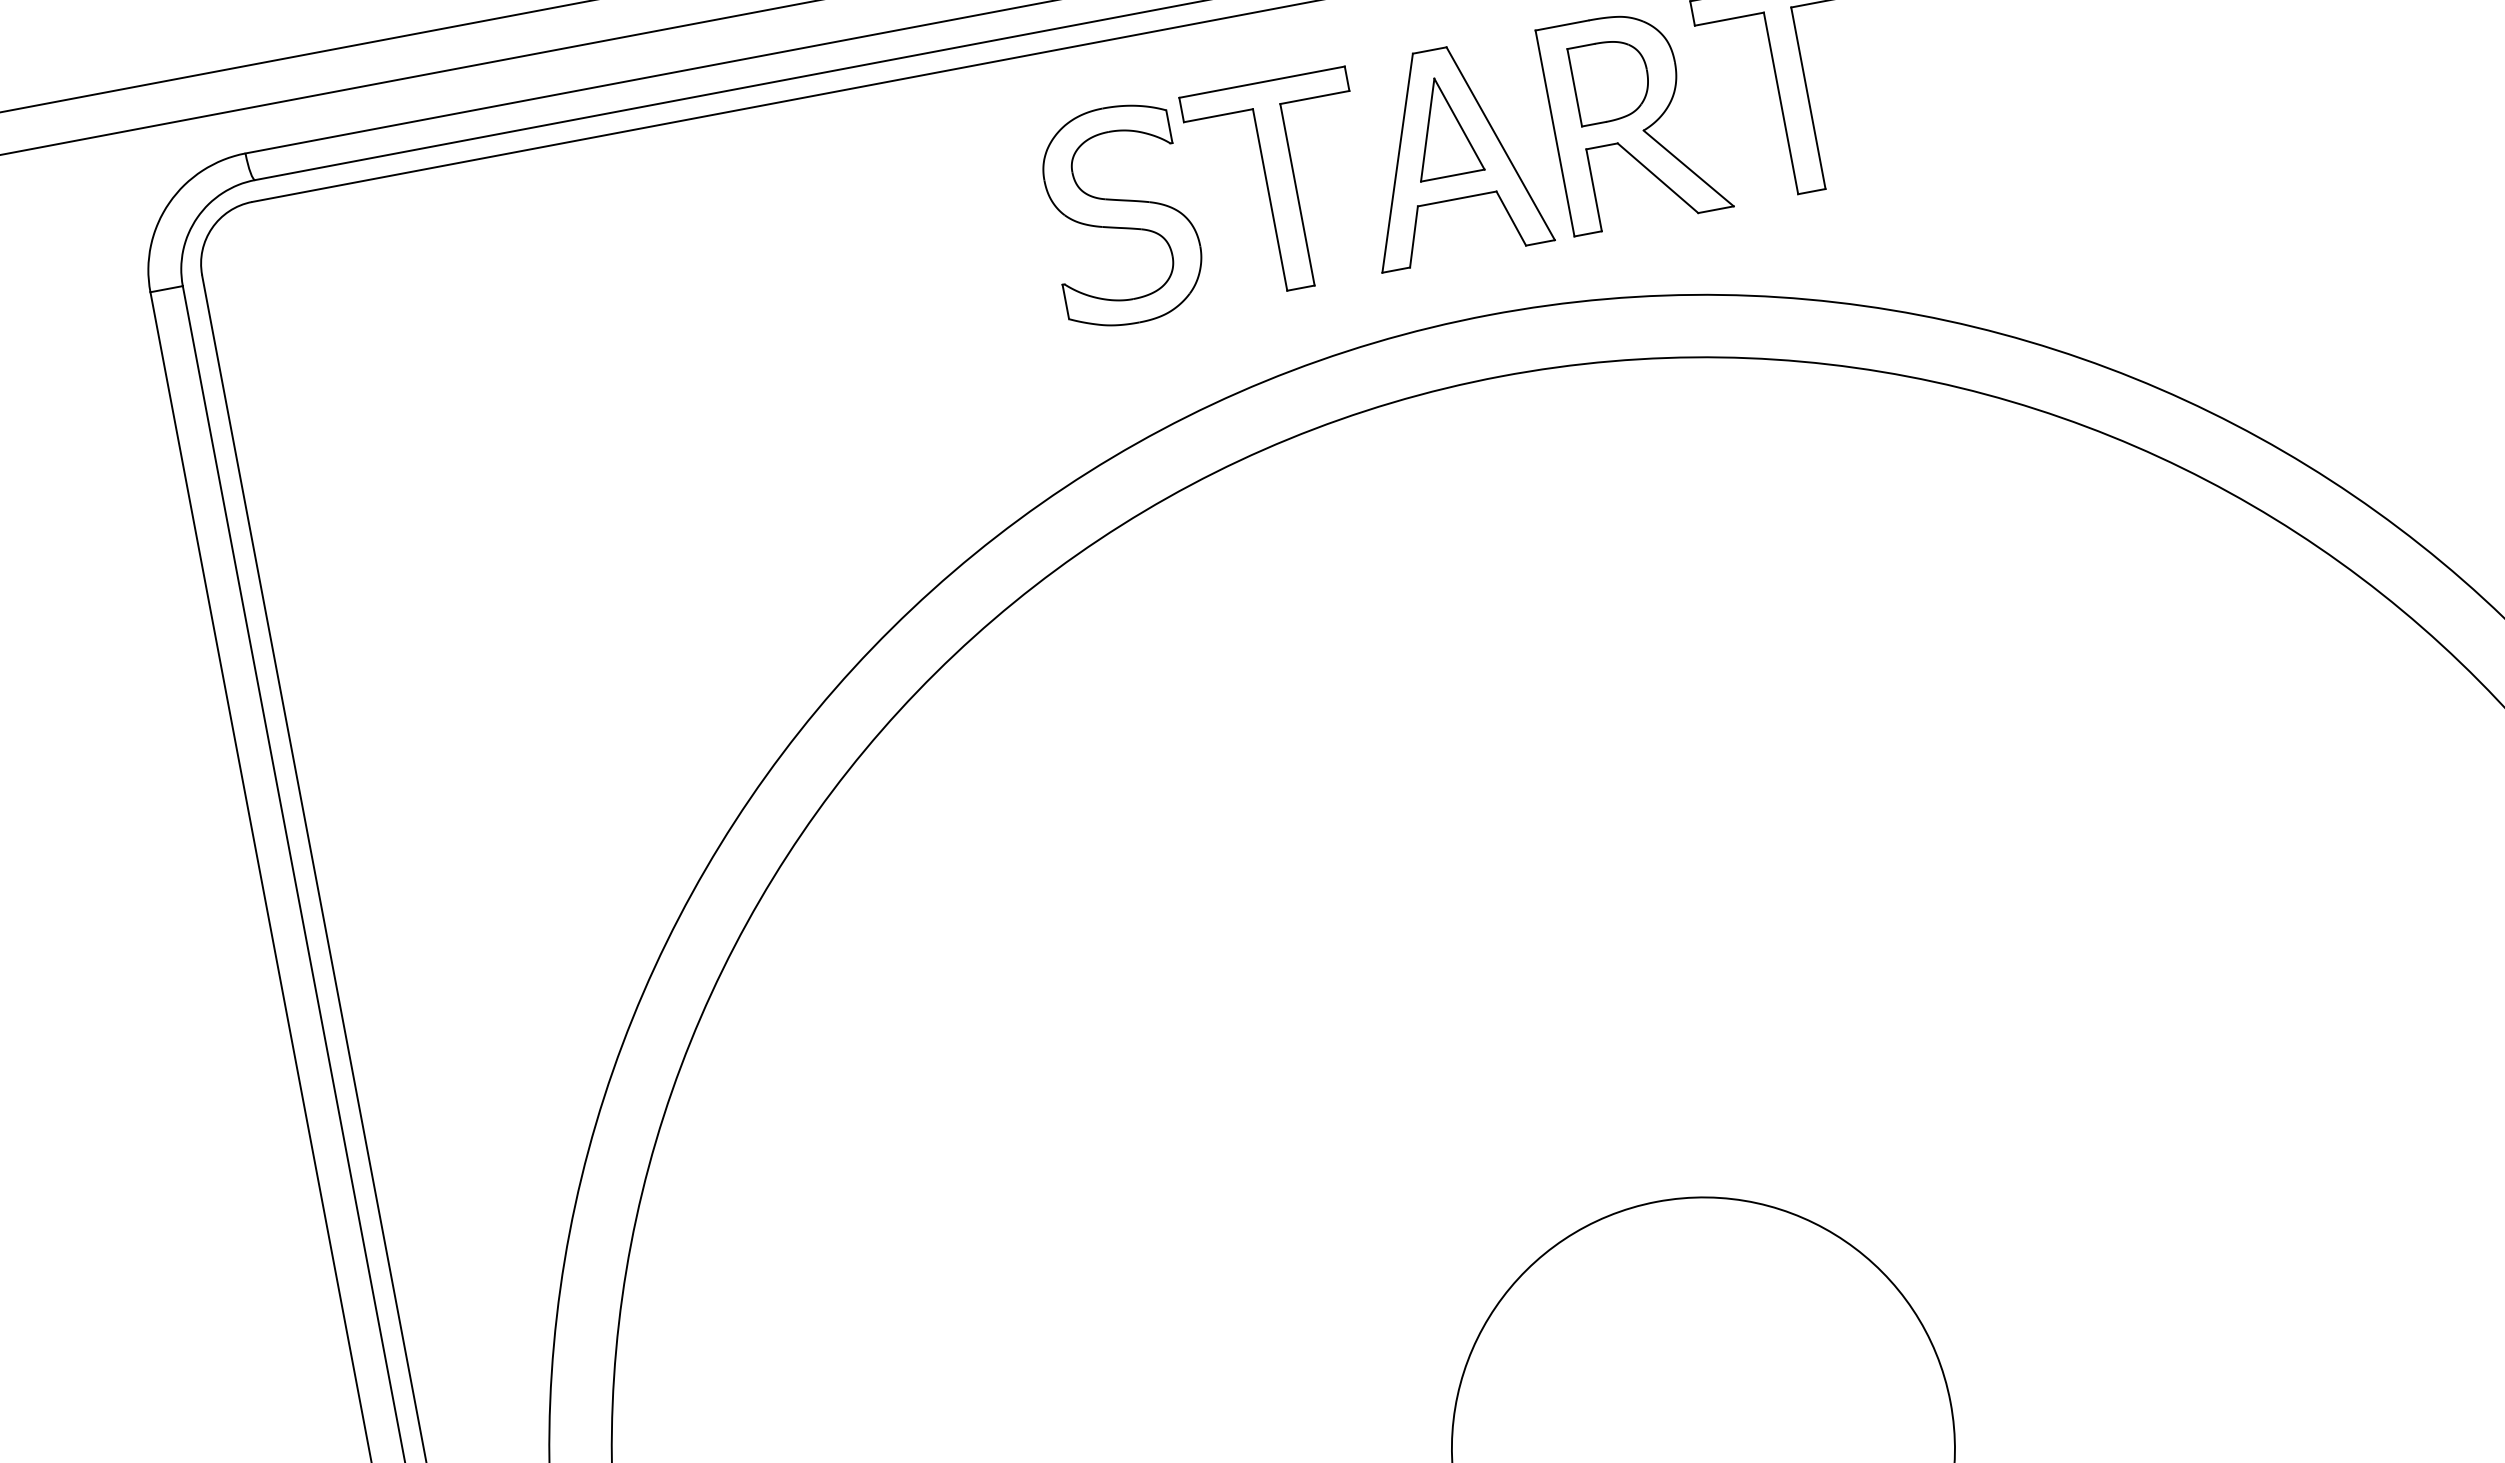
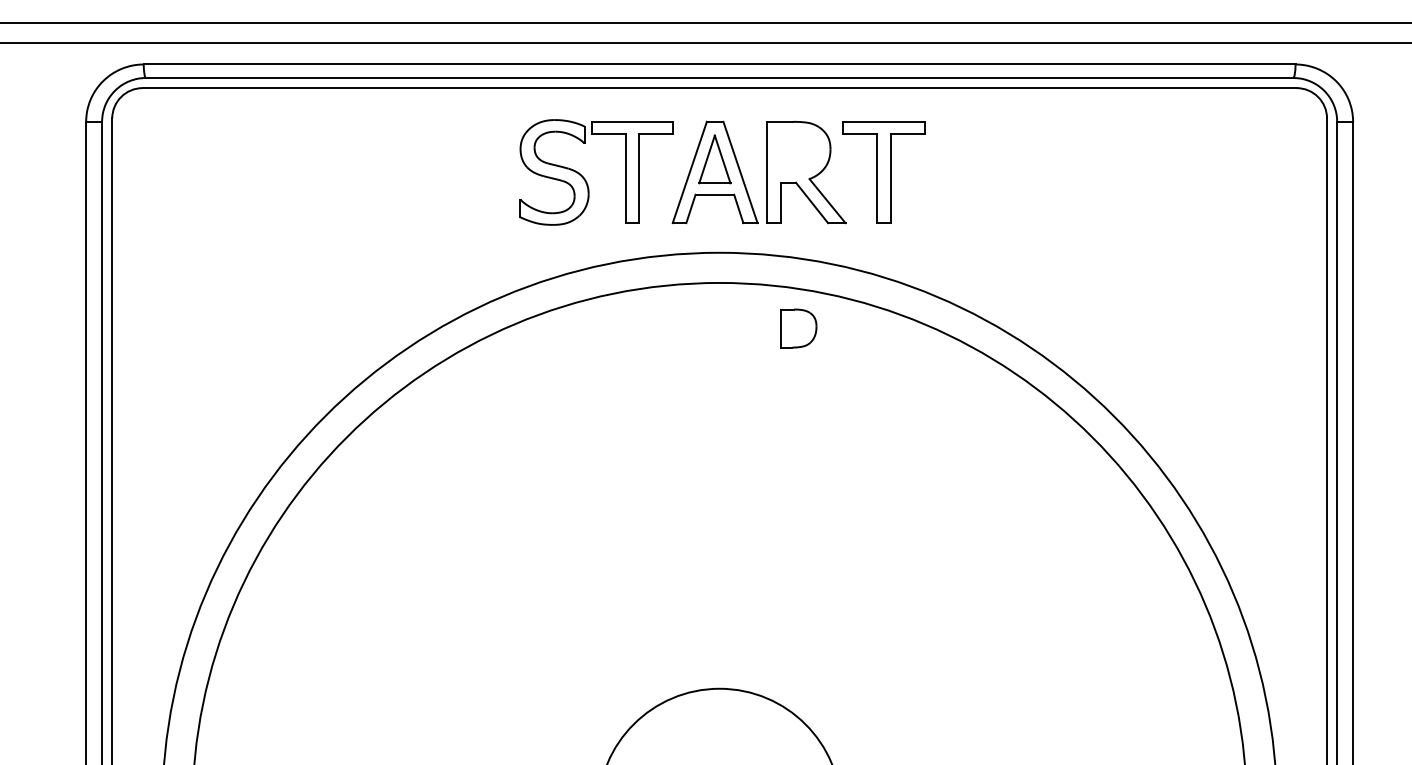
part: (1611, 80) -> (798, 328), moved

